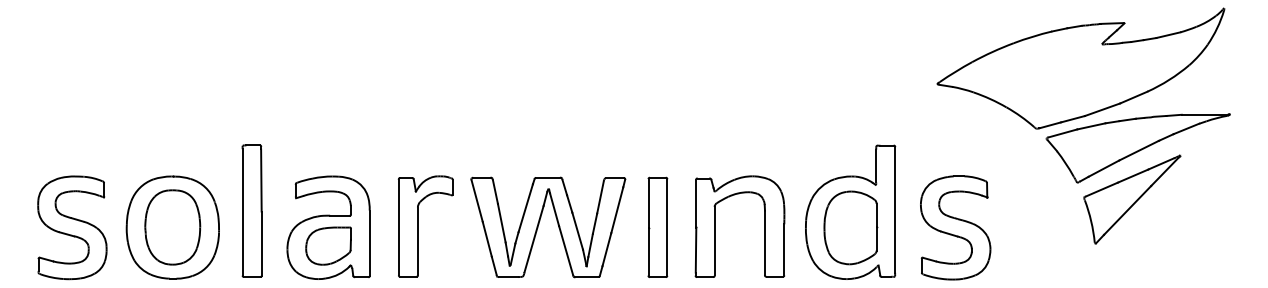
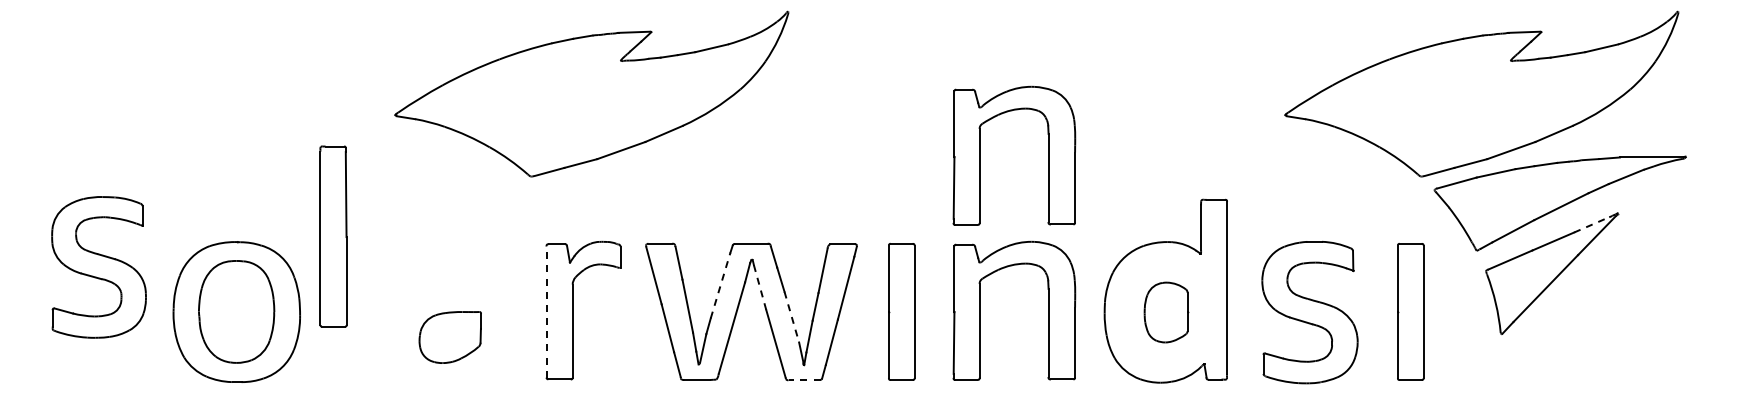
part: (431, 68) -> (591, 93), added
part: (715, 113) -> (980, 155), added
line: (1161, 163) -> (1592, 224), solid -> dashed
line: (525, 208) -> (720, 285), solid -> dashed
line: (554, 209) -> (759, 287), solid -> dashed
part: (252, 211) -> (333, 236), moved
part: (71, 227) -> (98, 267), moved
part: (328, 227) -> (450, 312), removed
line: (398, 227) -> (546, 312), solid -> dashed
part: (850, 227) -> (1166, 312), size x0.6
part: (1028, 227) -> (1410, 311), added
line: (577, 231) -> (791, 317), solid -> dashed
line: (586, 277) -> (804, 380), solid -> dashed

